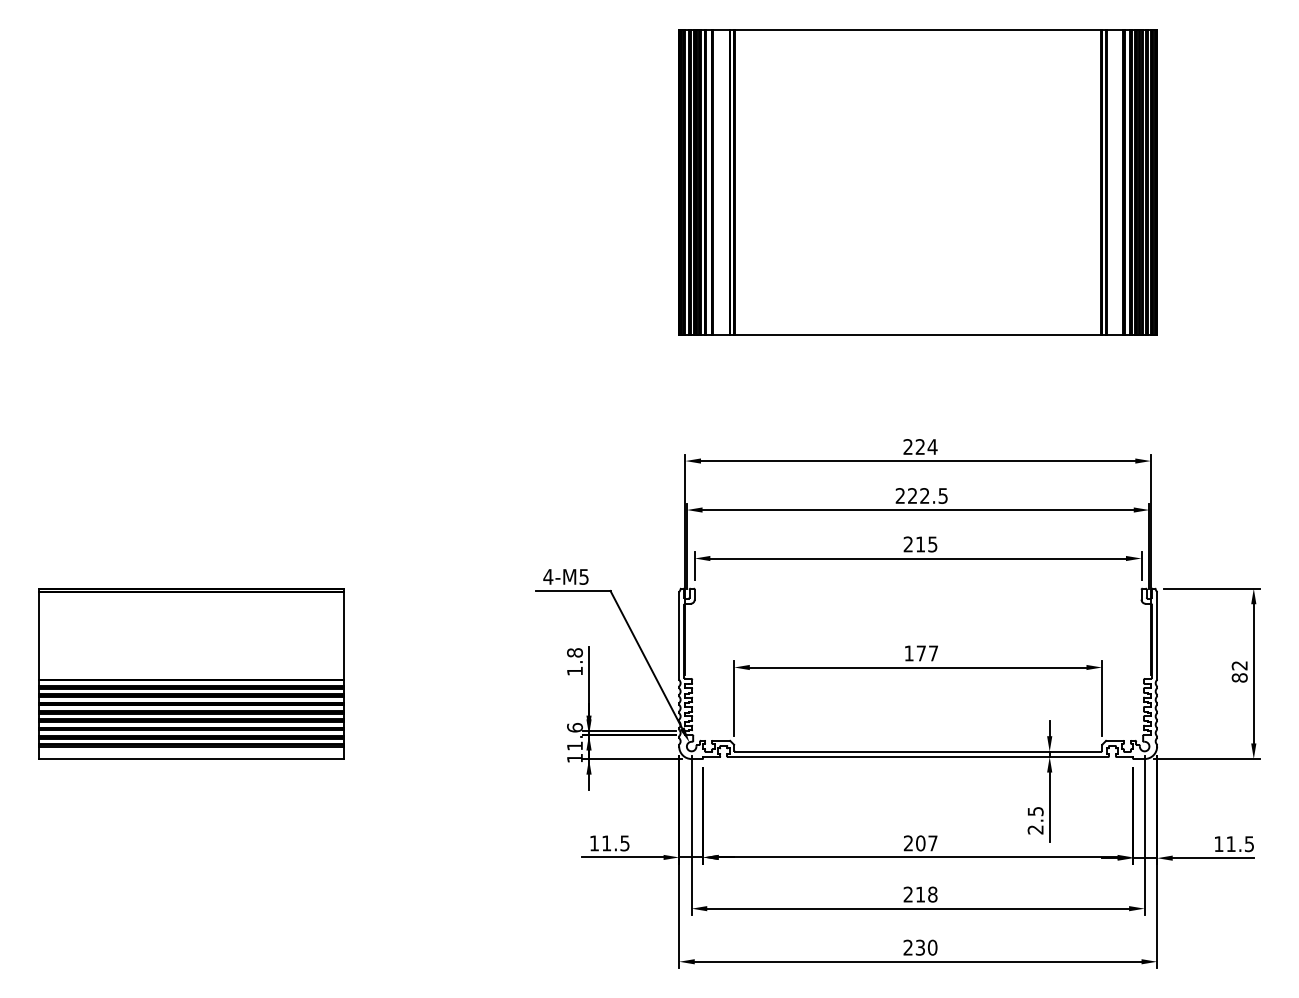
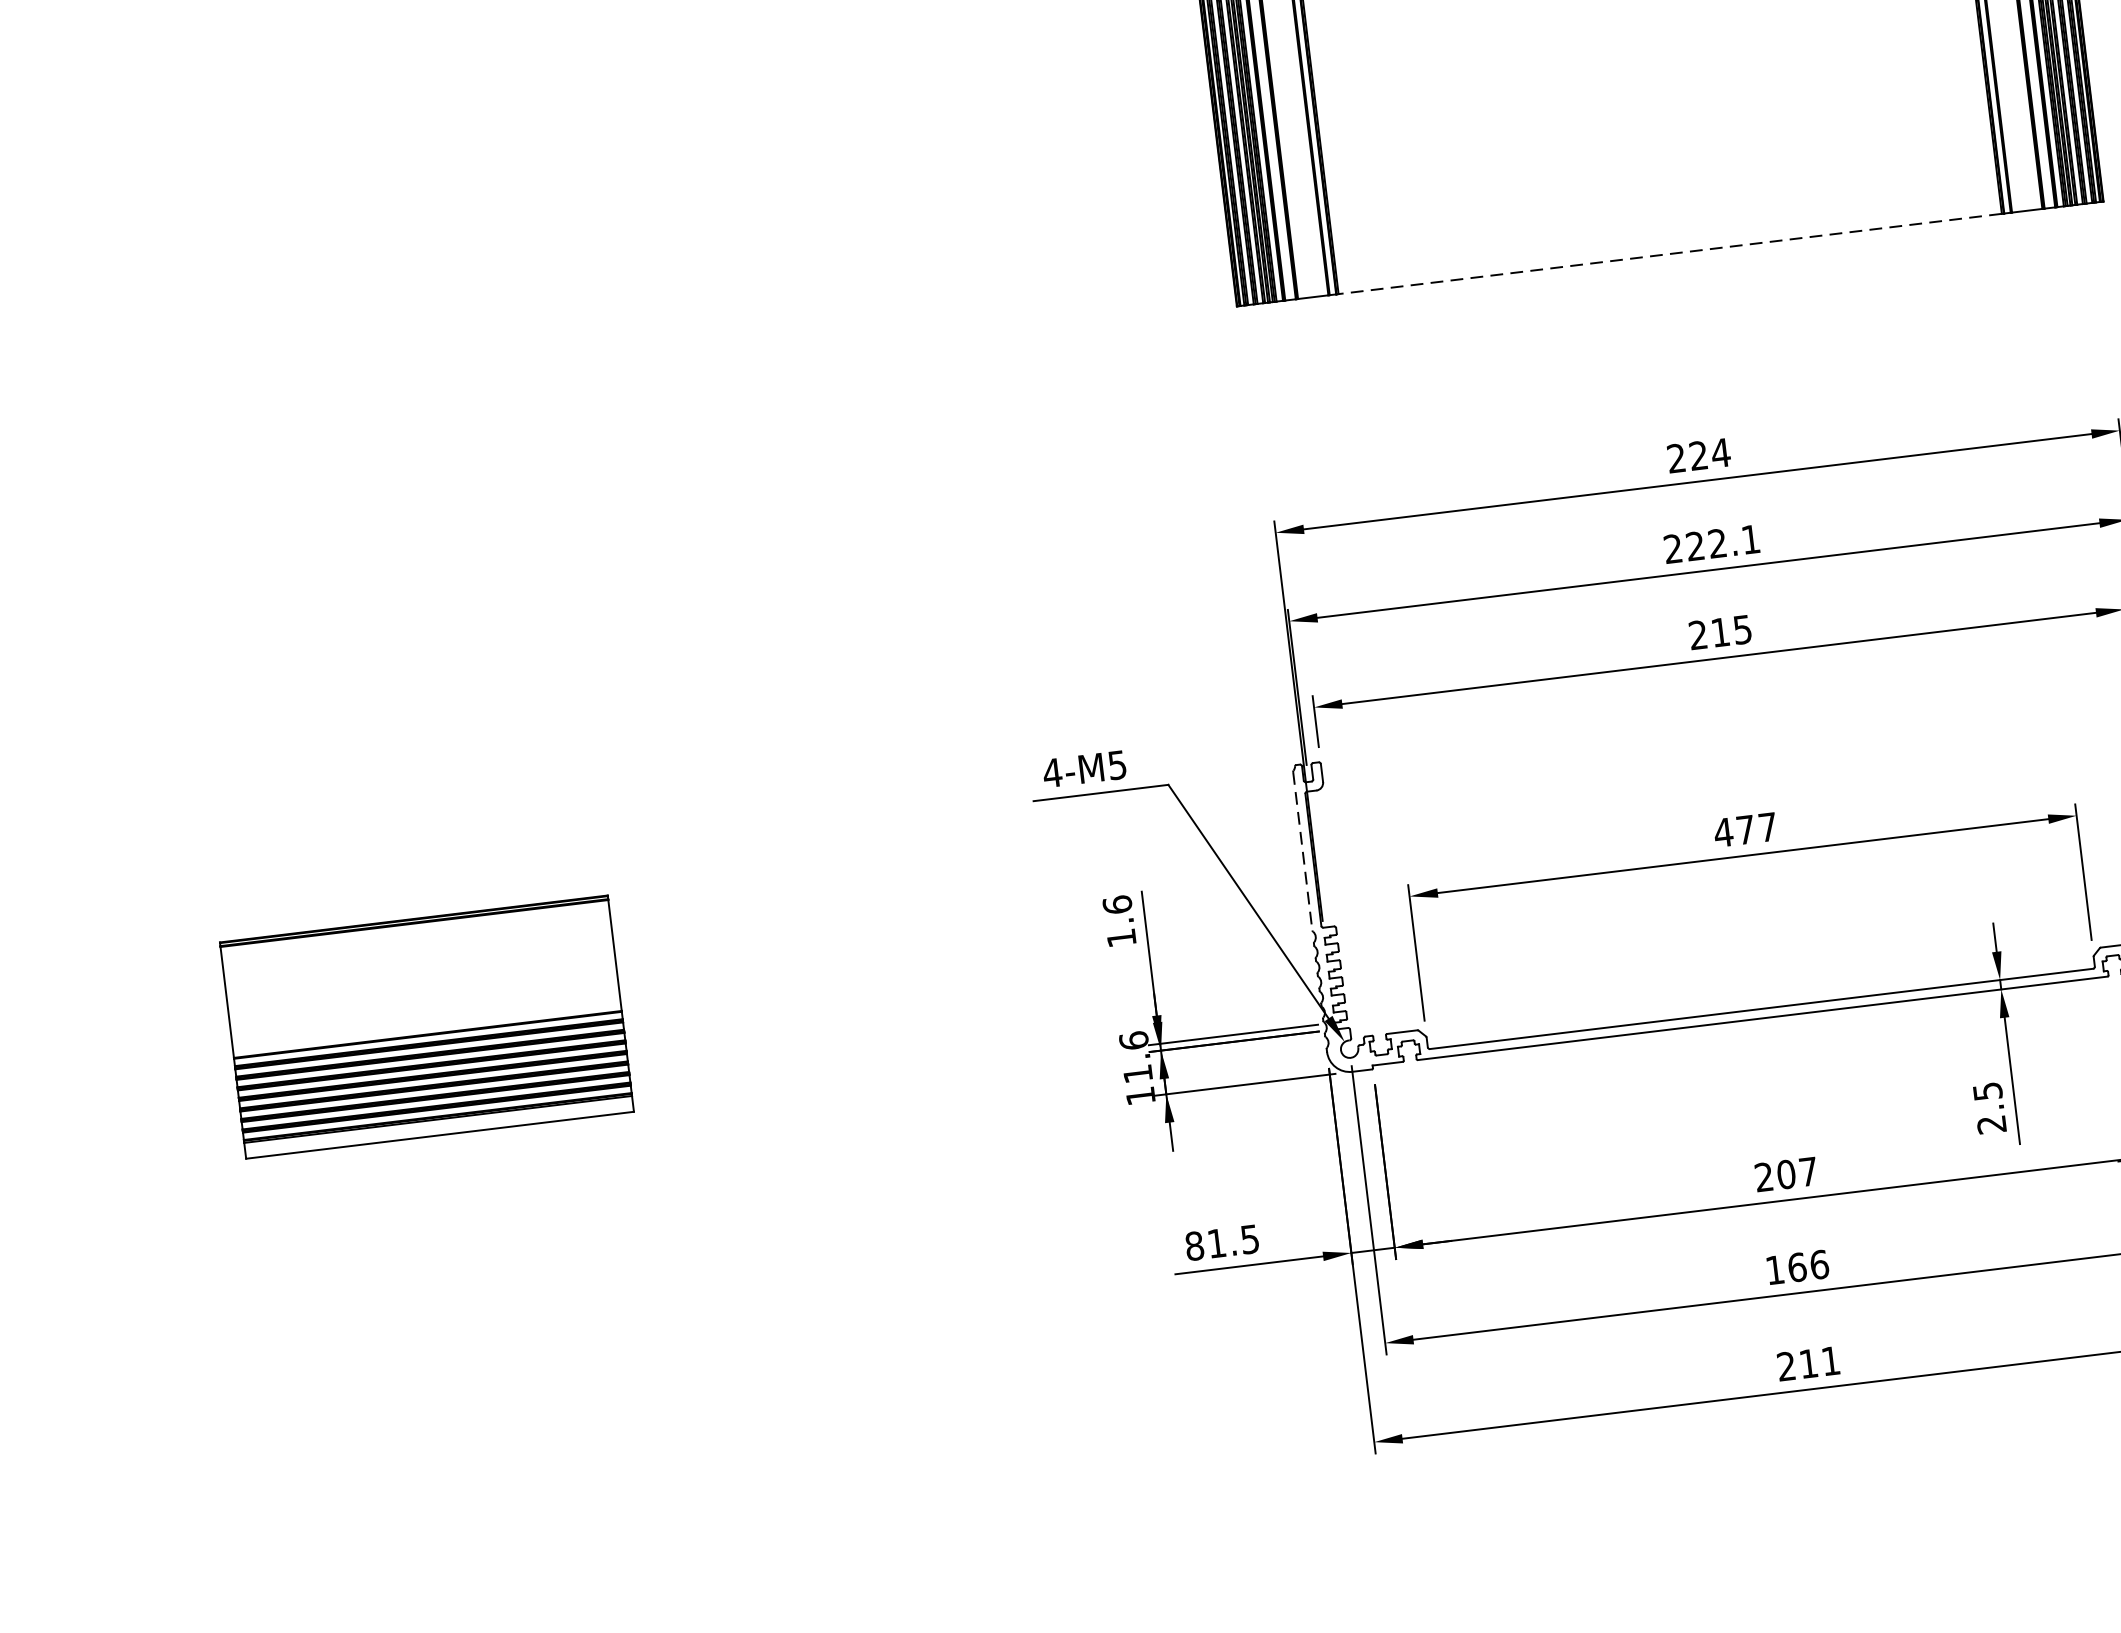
line: (918, 335) -> (1670, 253), solid -> dashed
text: (942, 495) -> (1749, 538), 222.5 -> 222.1
line: (679, 635) -> (1303, 850), solid -> dashed
text: (574, 652) -> (1116, 904), 1.8 -> 1.6
text: (909, 653) -> (1724, 832), 177 -> 477
part: (191, 673) -> (426, 1026), size x0.7
text: (594, 843) -> (1194, 1246), 11.5 -> 81.5
text: (920, 894) -> (1797, 1267), 218 -> 166
text: (926, 947) -> (1819, 1362), 230 -> 211

